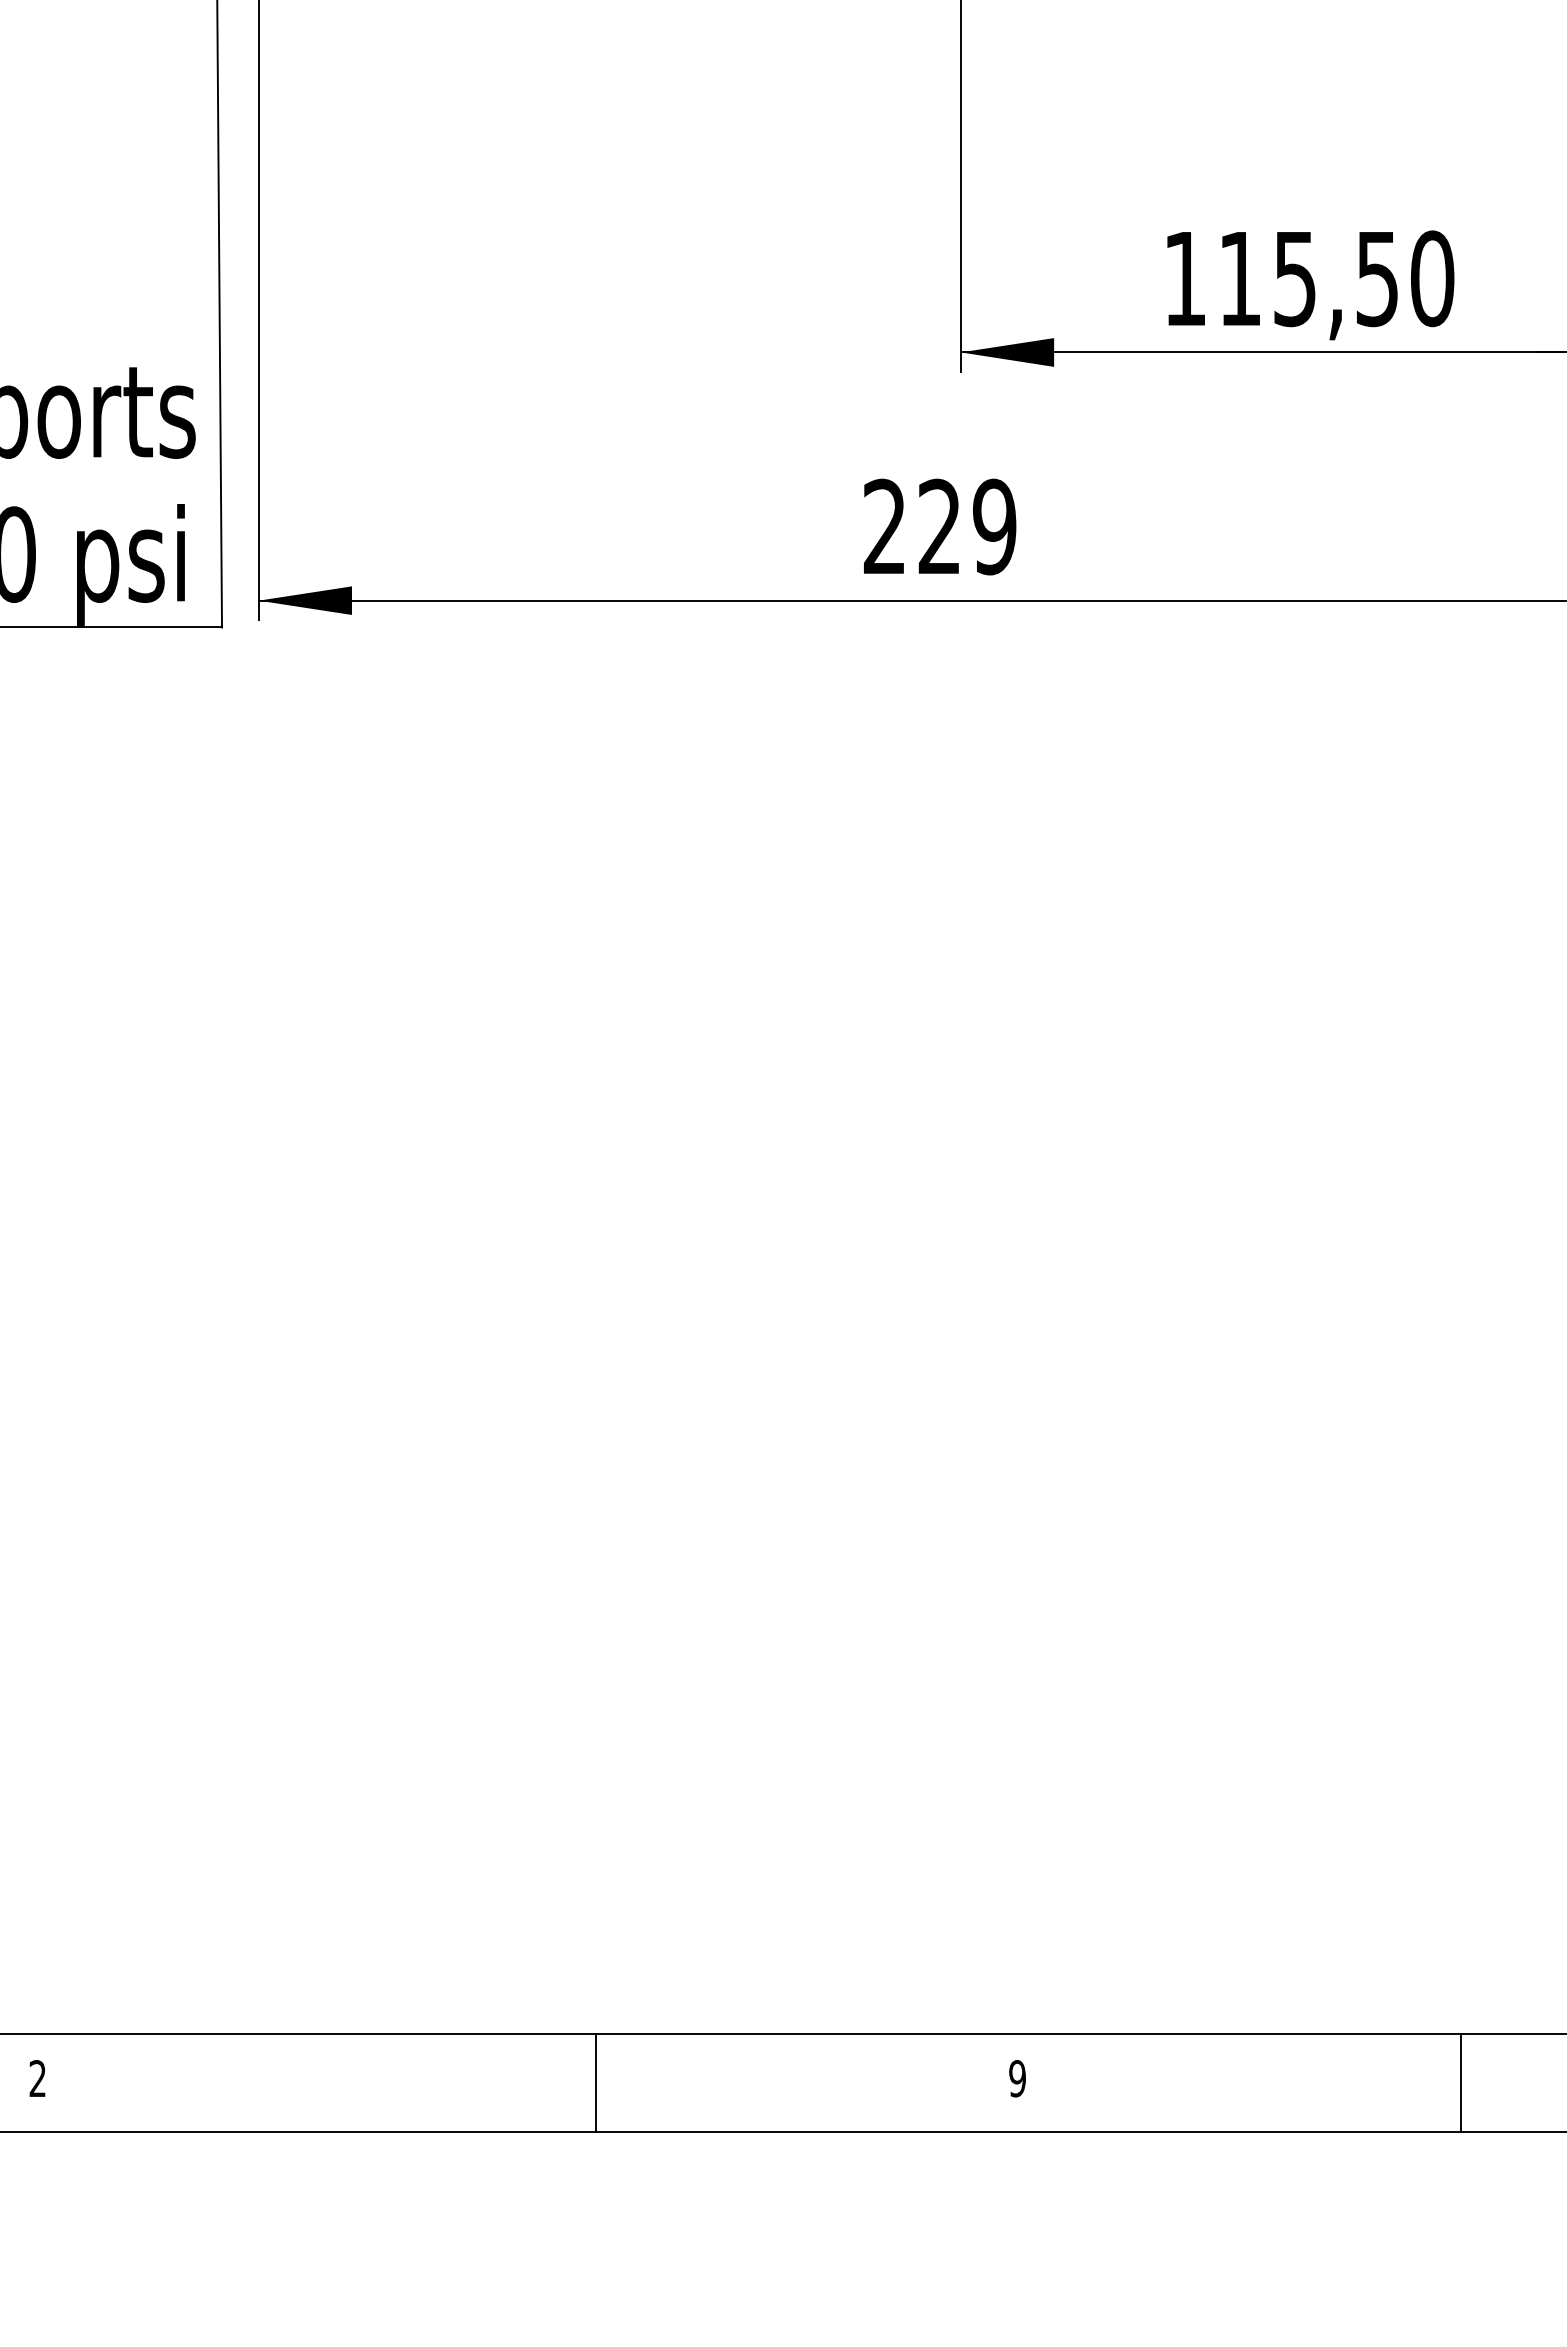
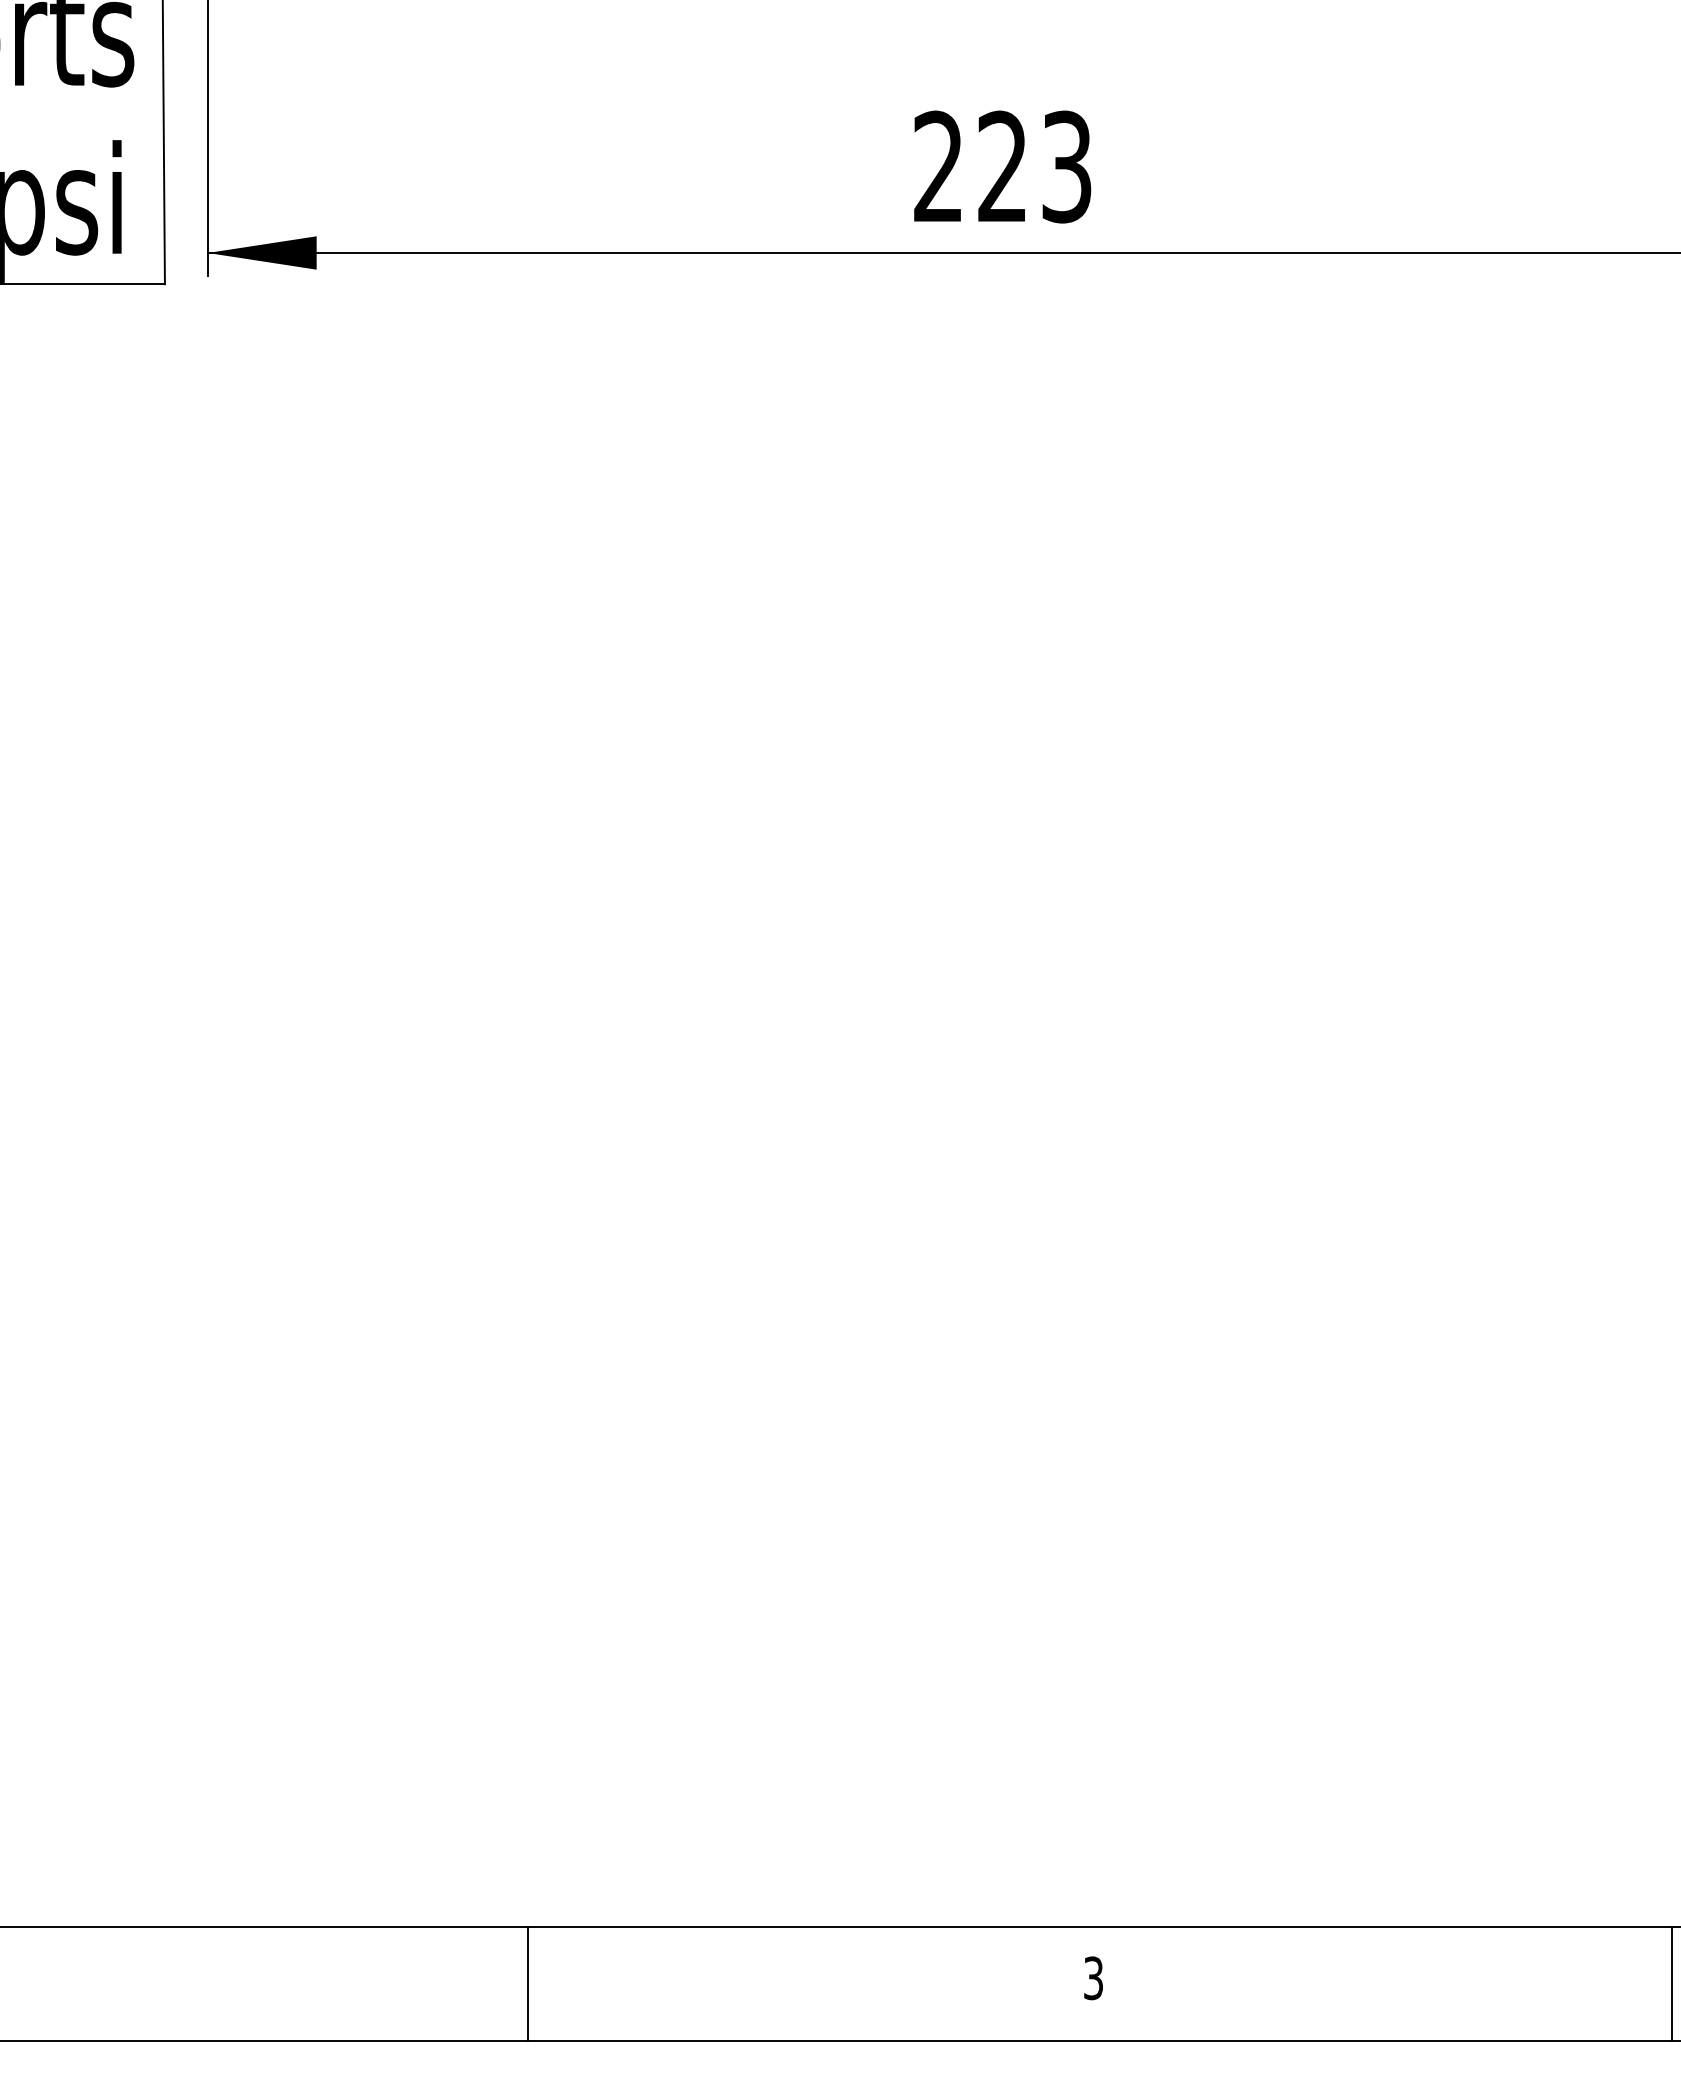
text: (994, 526) -> (1066, 166), 229 -> 223
text: (1017, 2078) -> (1093, 1978), 9 -> 3
line: (596, 2083) -> (528, 1983), moved
line: (1461, 2083) -> (1672, 1983), moved

